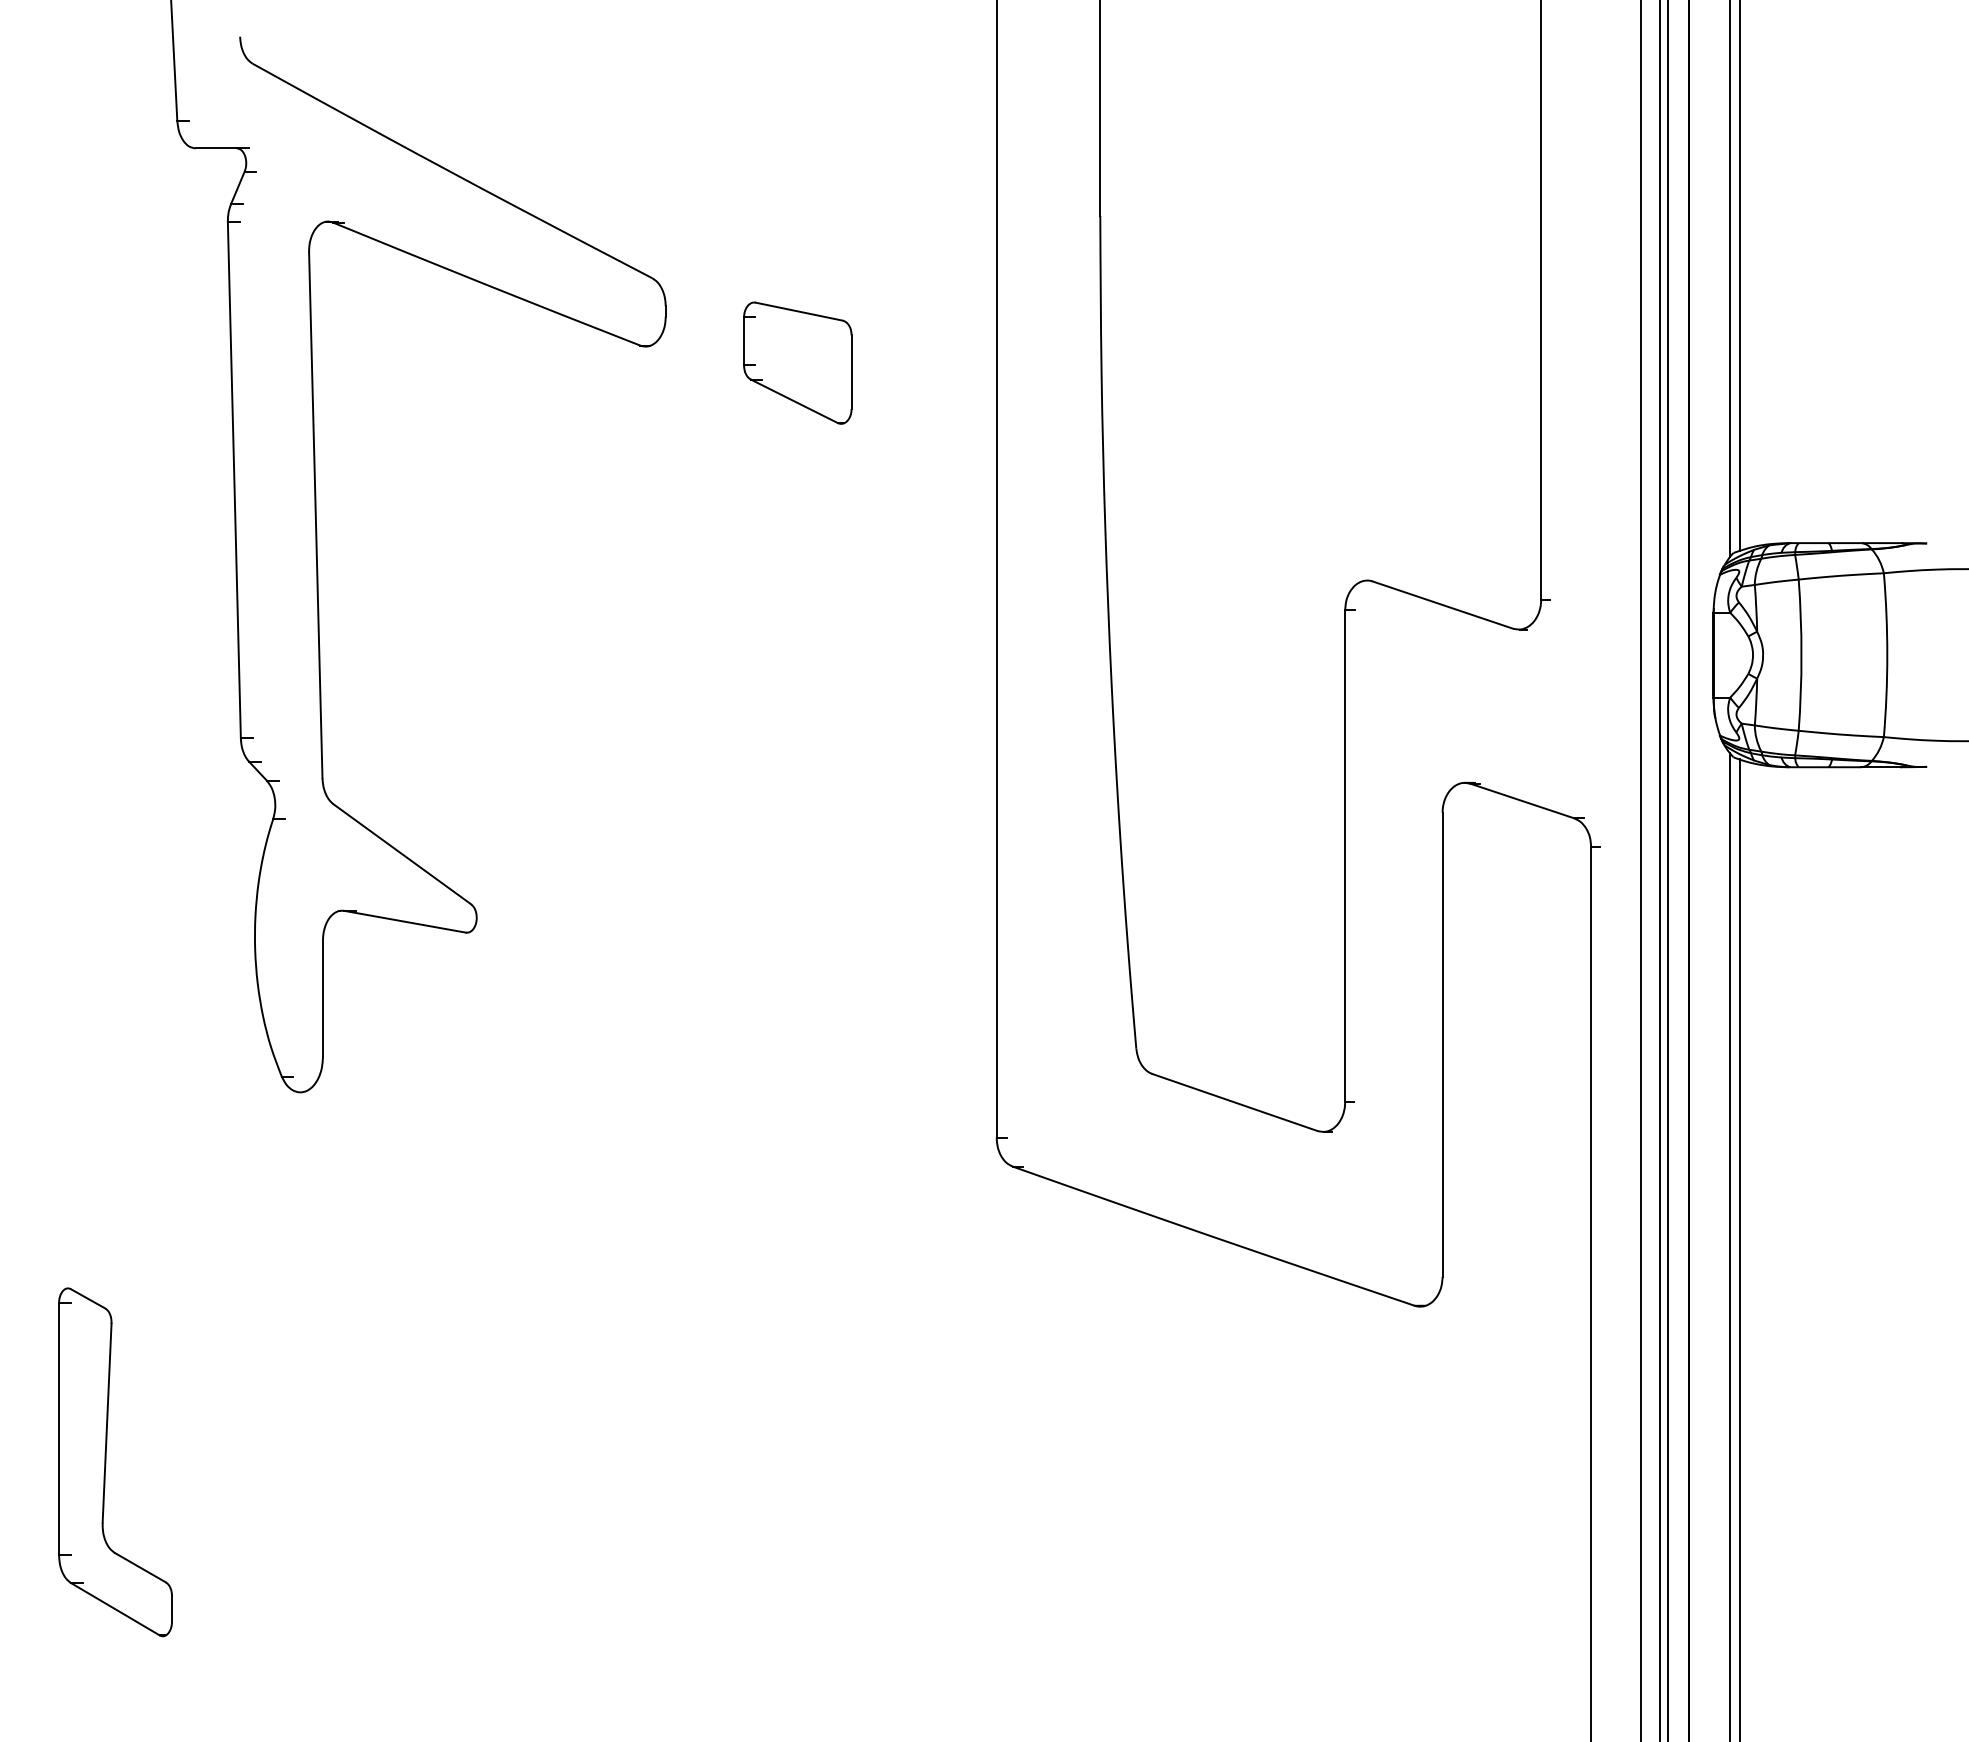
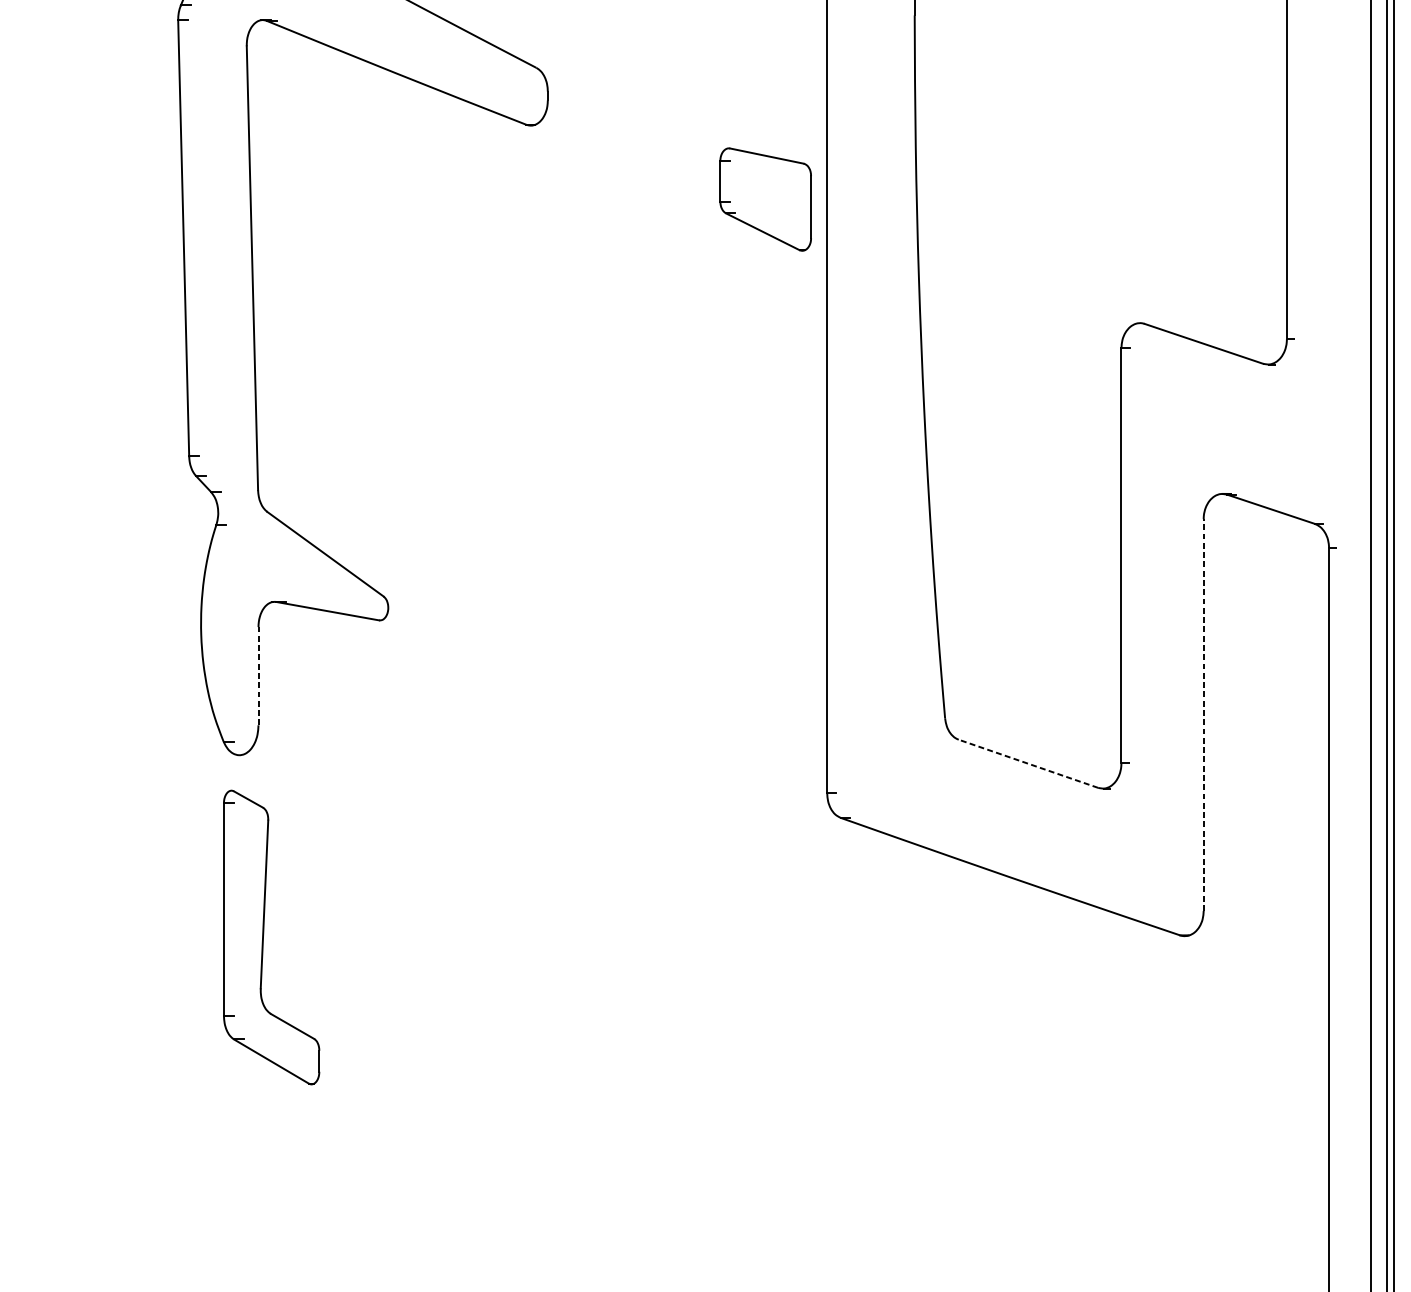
part: (797, 362) -> (765, 199), moved
line: (322, 998) -> (258, 675), solid -> dashed
line: (1442, 1044) -> (1203, 714), solid -> dashed
line: (1234, 1102) -> (1028, 763), solid -> dashed
part: (106, 1462) -> (264, 937), moved

